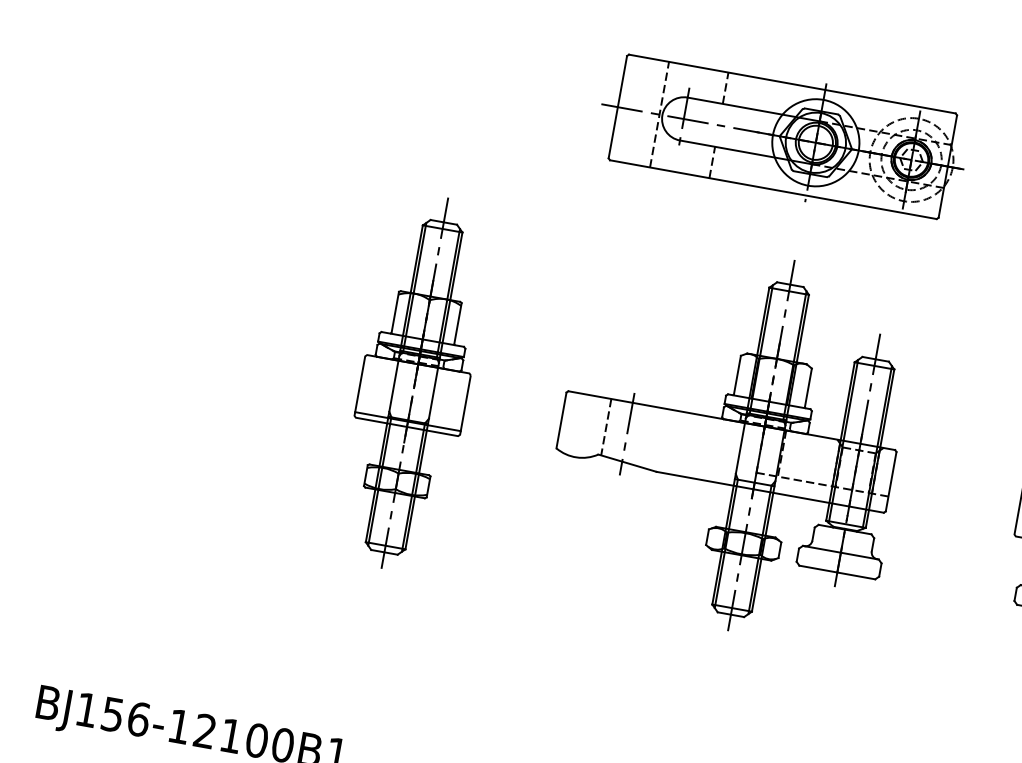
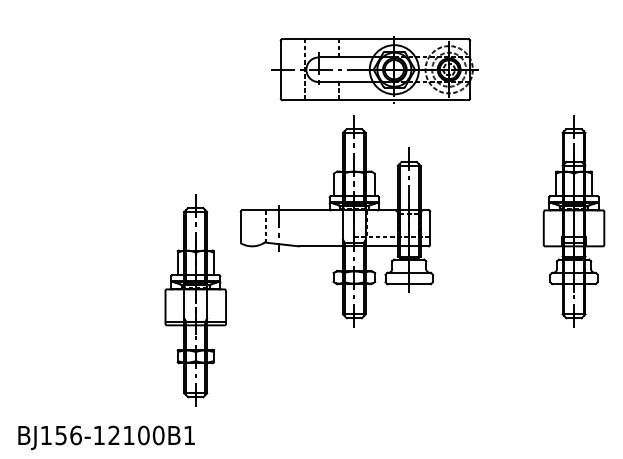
part: (781, 136) -> (374, 69), moved
part: (414, 383) -> (195, 300), moved
part: (730, 440) -> (336, 221), moved

